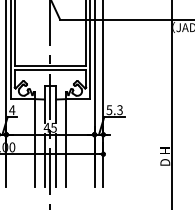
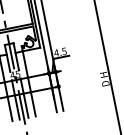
text: (114, 110) -> (60, 52), 5.3 -> 4.5

